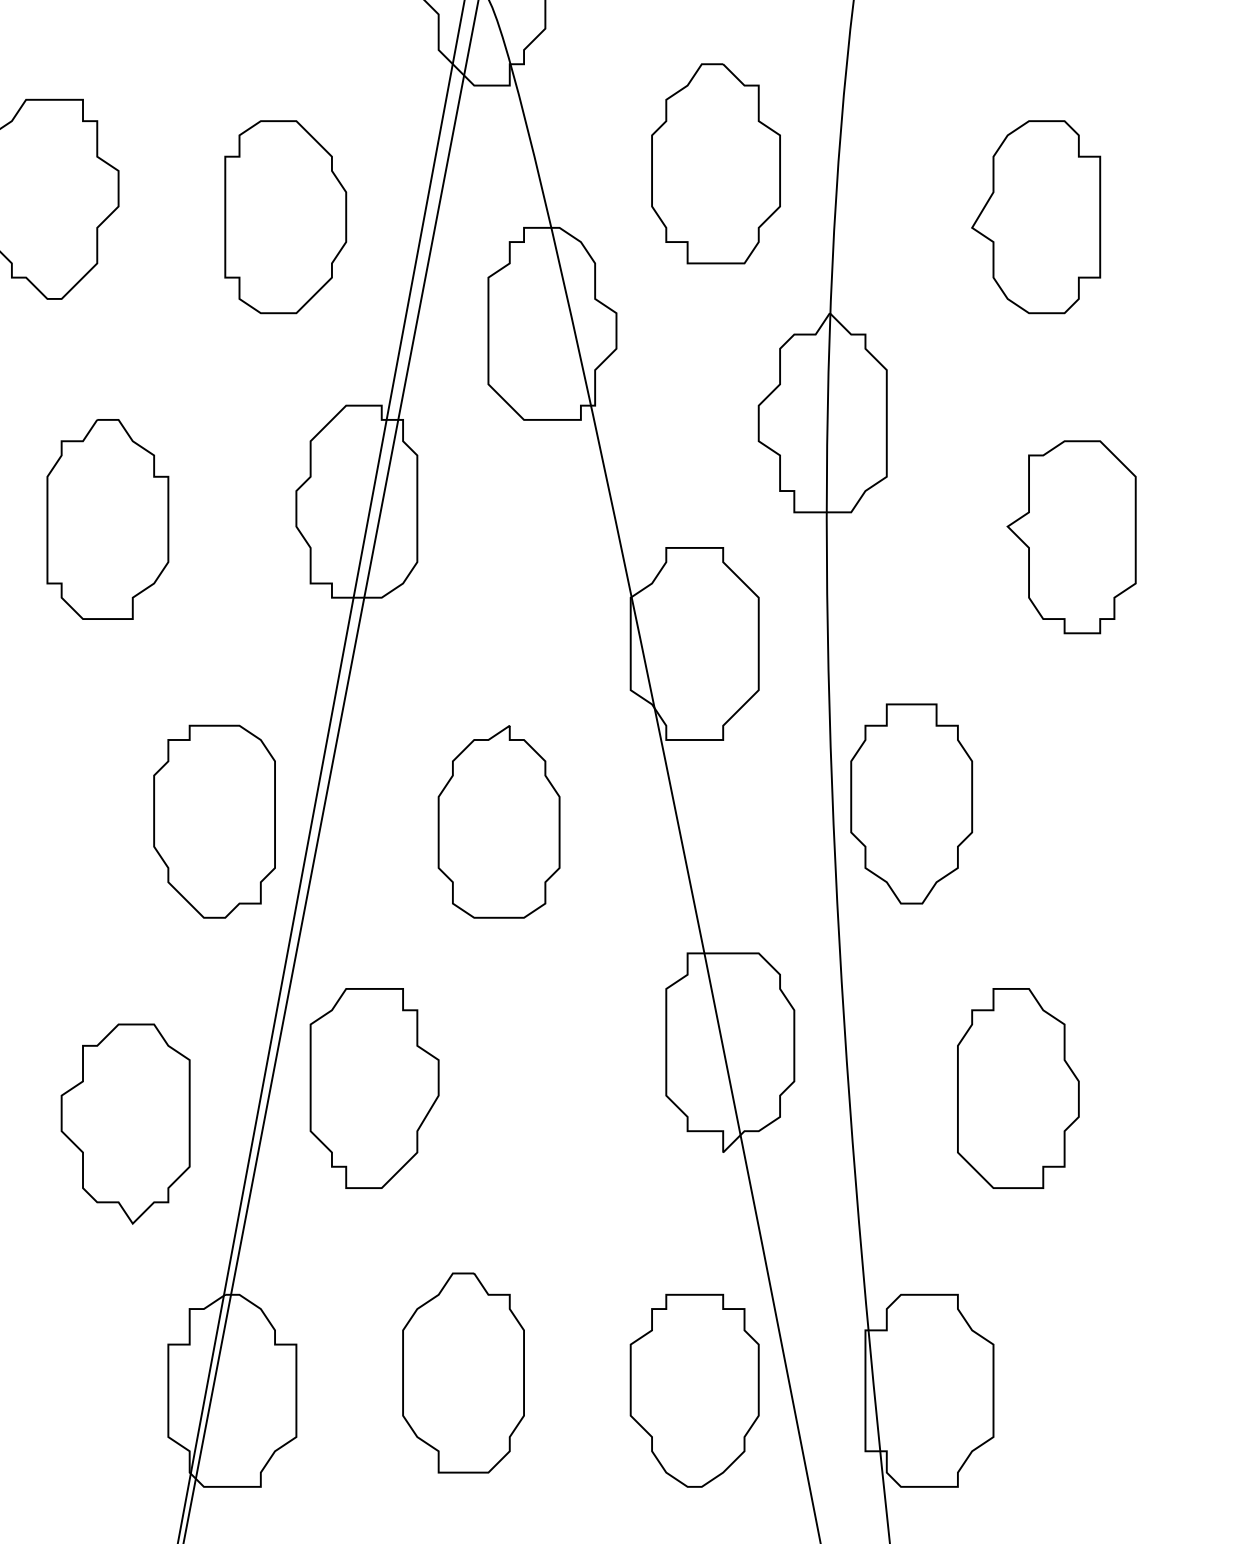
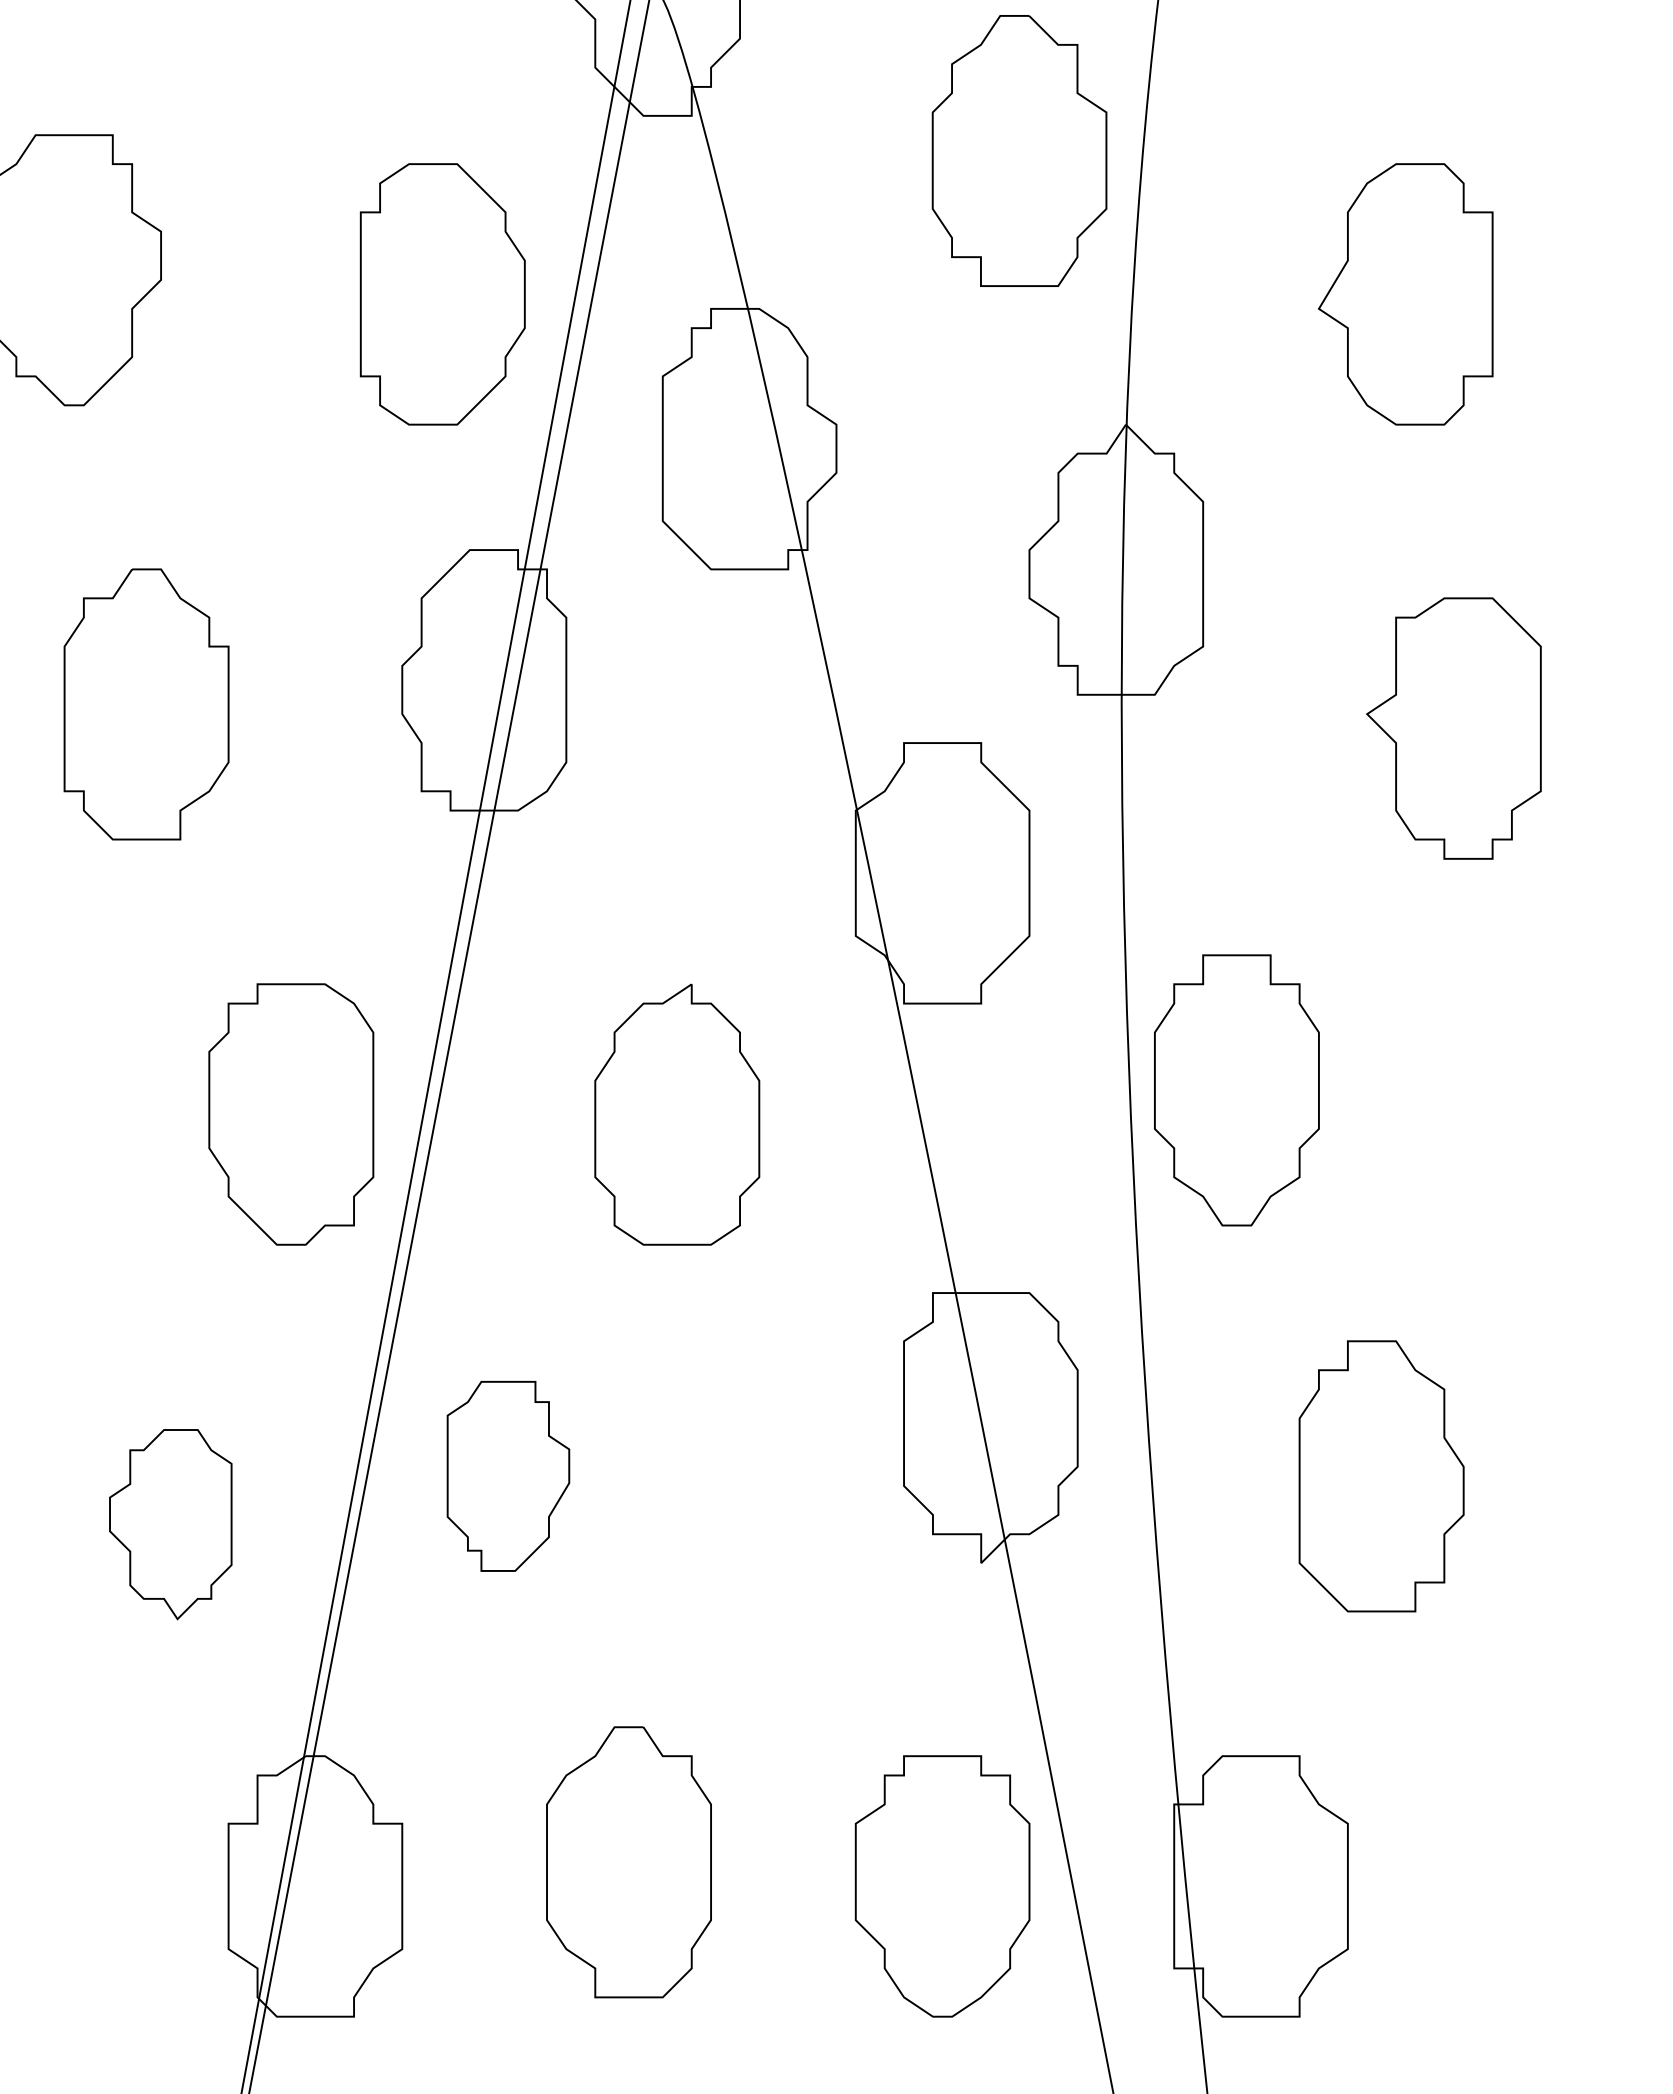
part: (716, 163) -> (1019, 150), moved
part: (285, 217) -> (442, 294), moved
part: (374, 1088) -> (508, 1476), size x0.7
part: (125, 1124) -> (170, 1524), size x0.7

